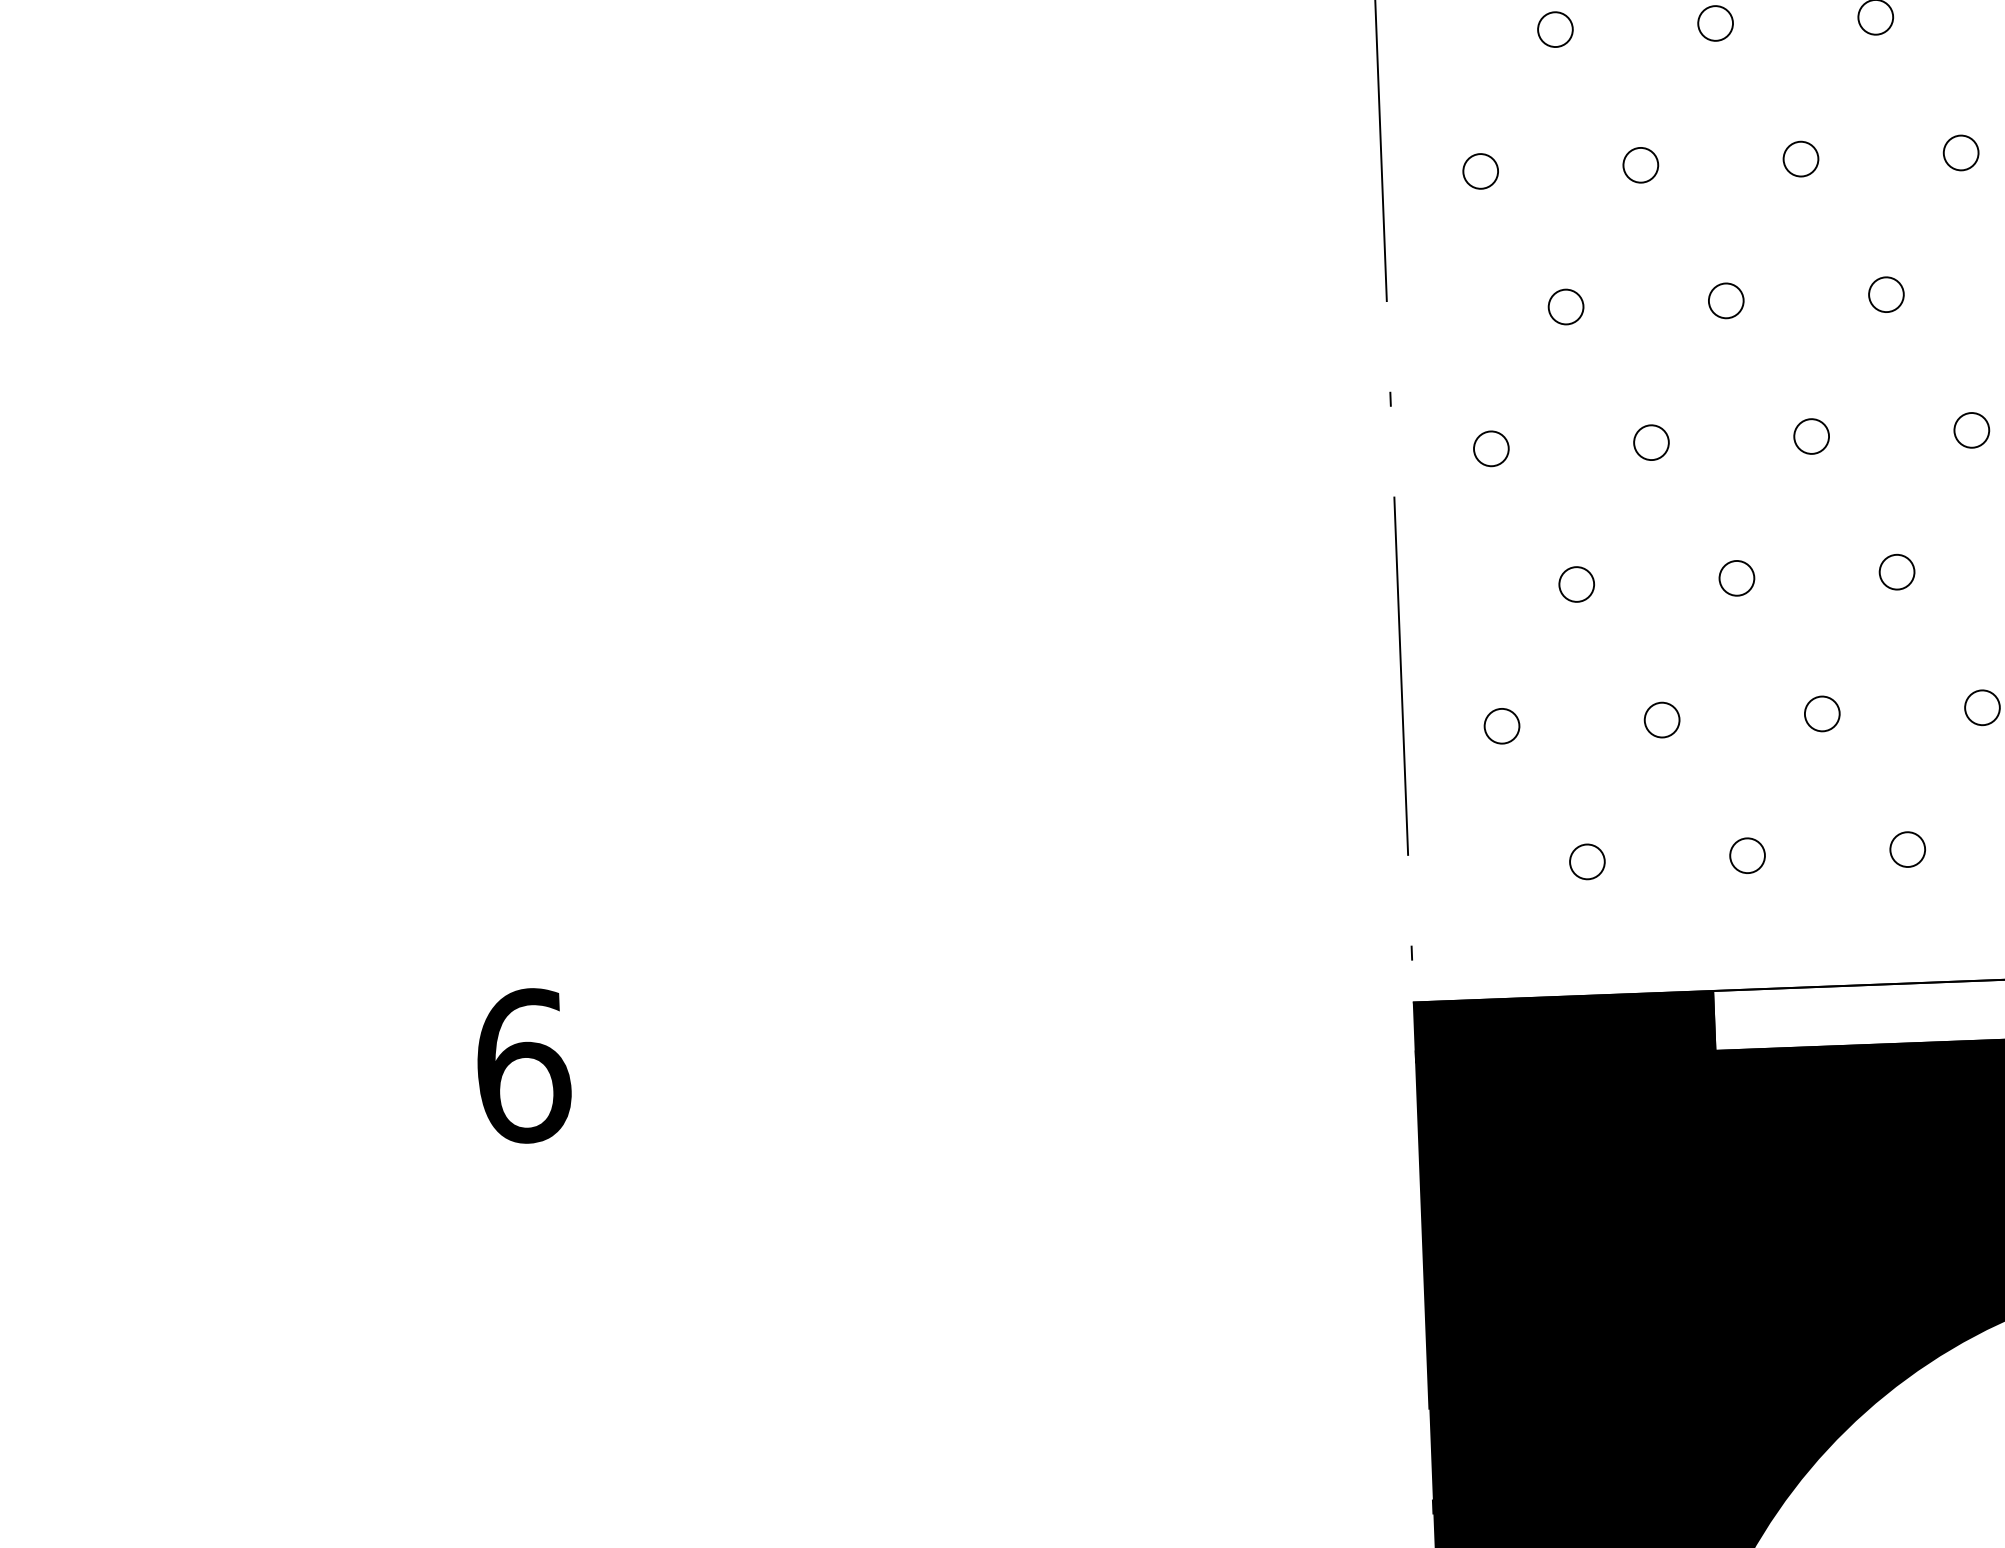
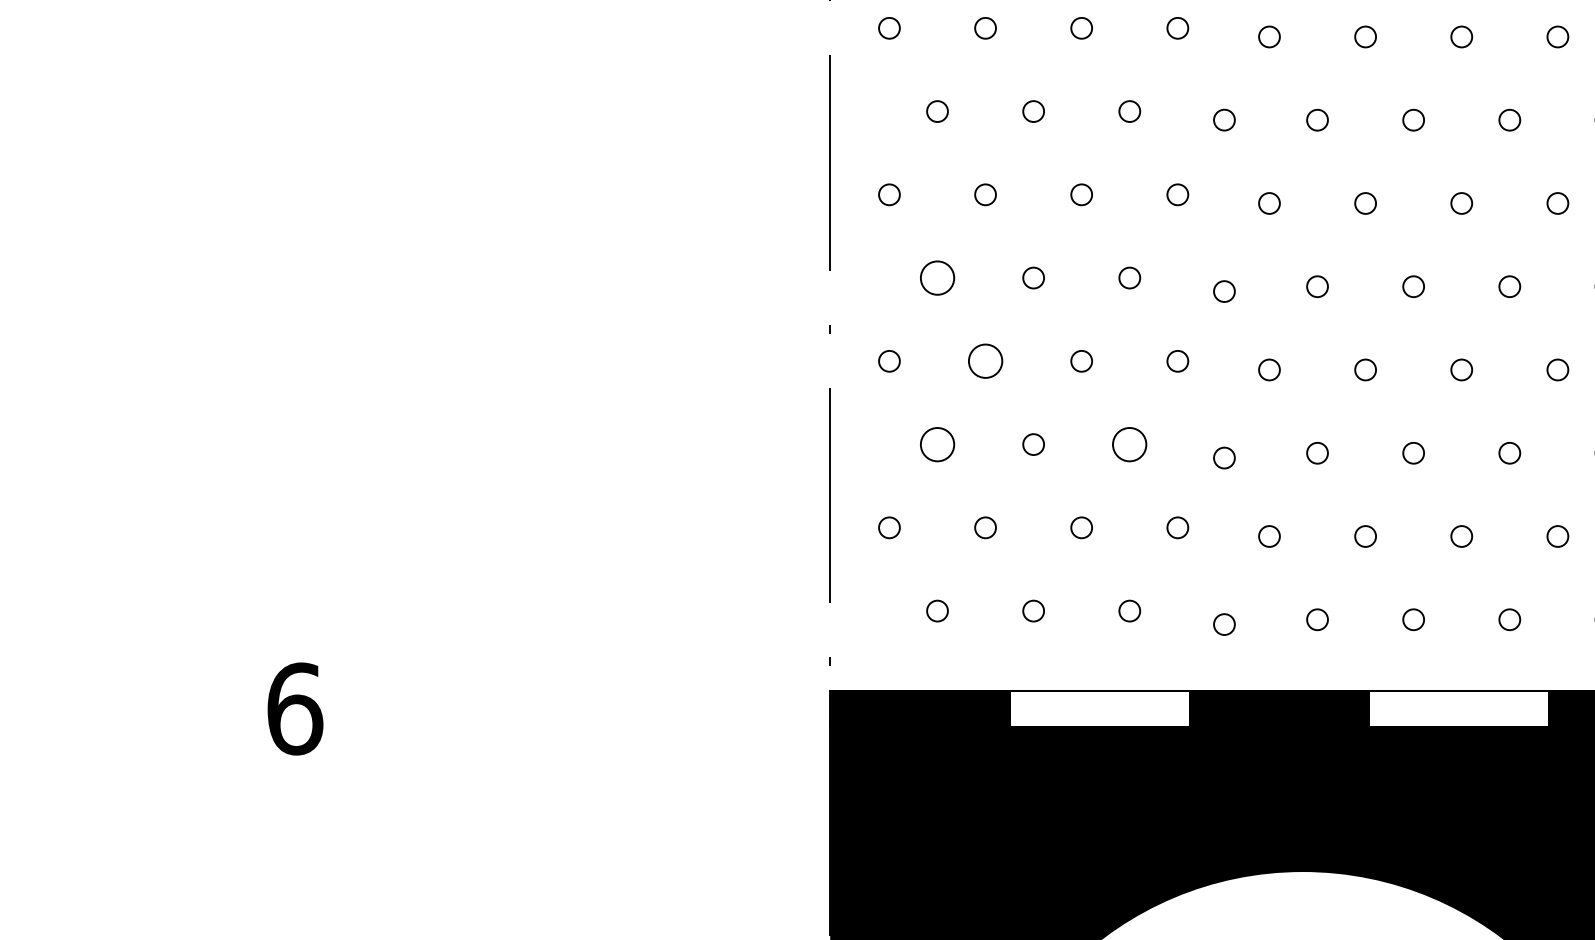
circle: (1566, 306) -> (937, 277), size x1.6
circle: (1651, 442) -> (985, 361), size x1.6
circle: (1896, 572) -> (1129, 444), size x1.6
circle: (1576, 584) -> (937, 444), size x1.6

